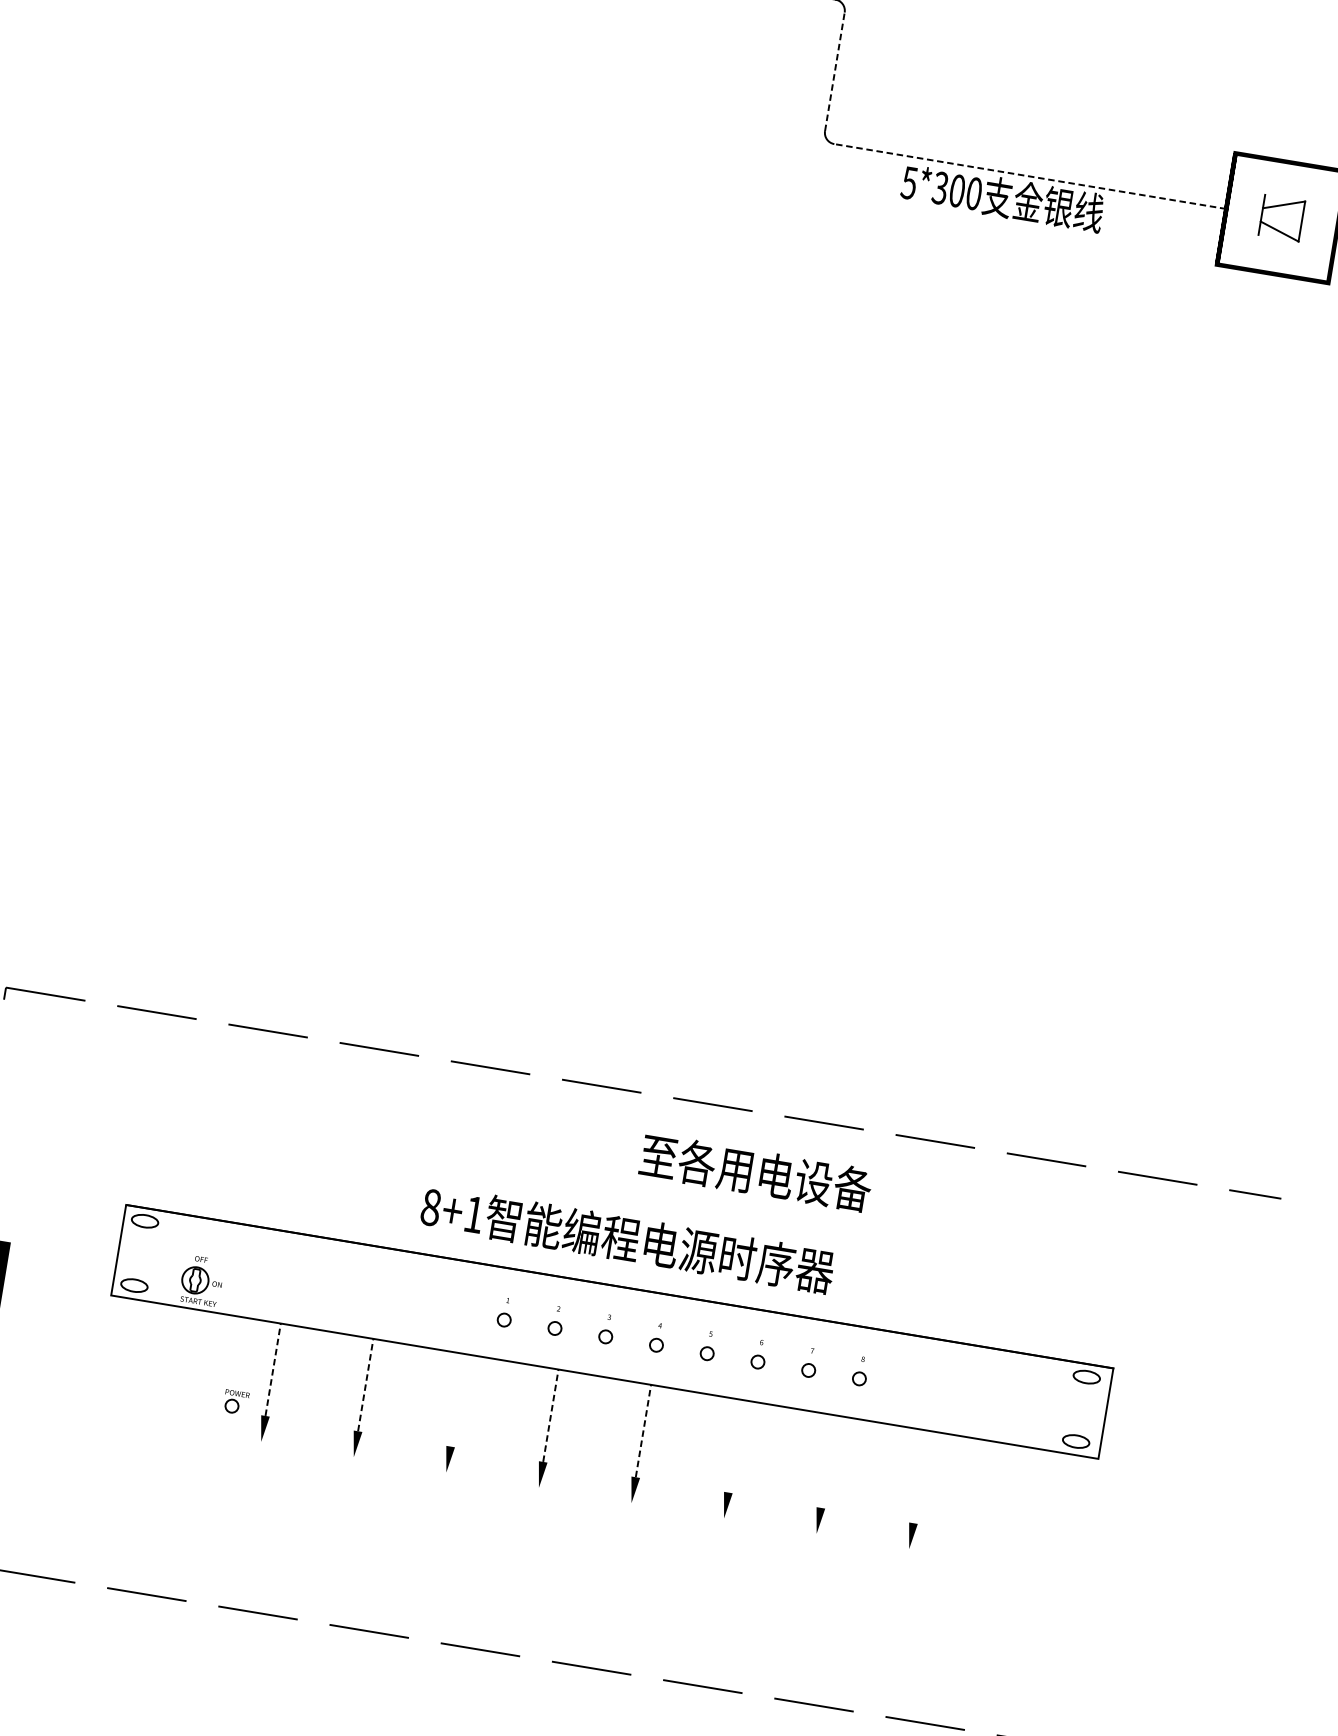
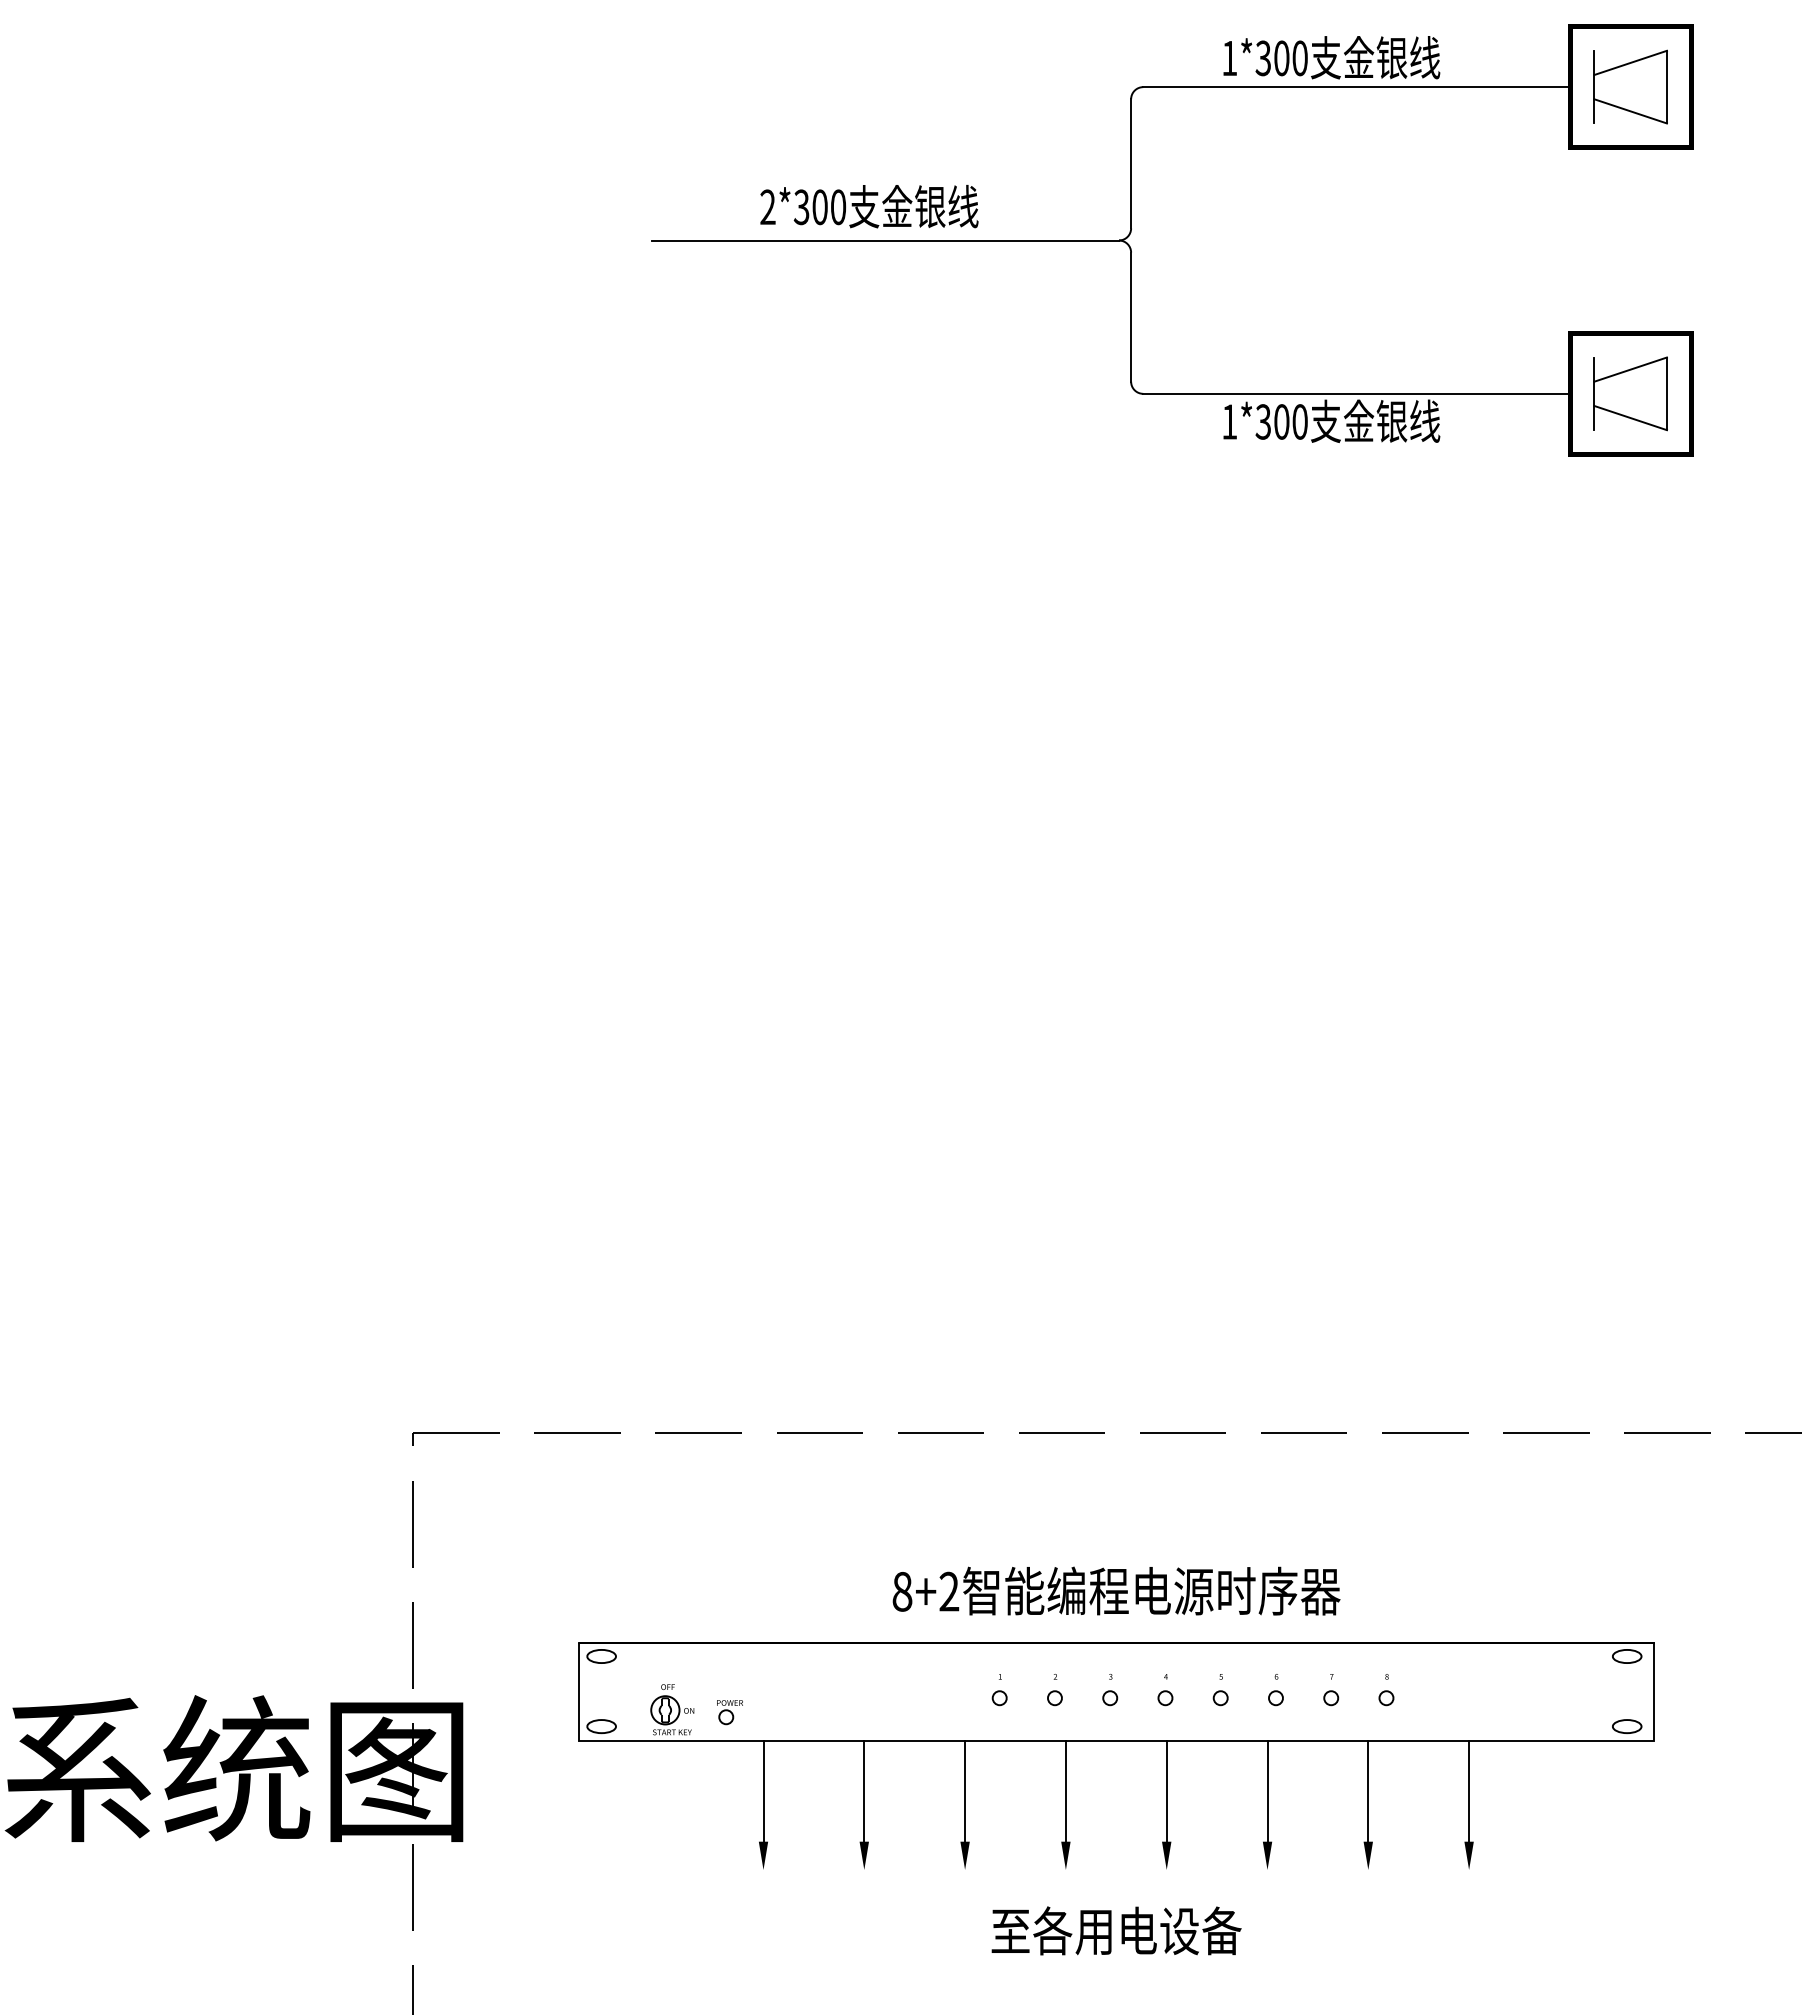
line: (835, 72) -> (1131, 317), dashed -> solid
line: (1030, 176) -> (1356, 393), dashed -> solid
text: (909, 182) -> (1229, 421), 5*300 -> 1*300
part: (1281, 217) -> (1630, 393), size x1.67
text: (755, 1172) -> (1116, 1930), moved
text: (474, 1214) -> (949, 1591), 8+1 -> 8+2
line: (273, 1368) -> (763, 1790), dashed -> solid
line: (366, 1384) -> (864, 1790), dashed -> solid
line: (458, 1400) -> (965, 1791), added
part: (235, 1402) -> (729, 1712), moved
line: (550, 1414) -> (1065, 1790), dashed -> solid
line: (643, 1430) -> (1166, 1790), dashed -> solid
line: (735, 1446) -> (1267, 1791), added
line: (828, 1461) -> (1368, 1791), added
line: (921, 1477) -> (1469, 1791), added

